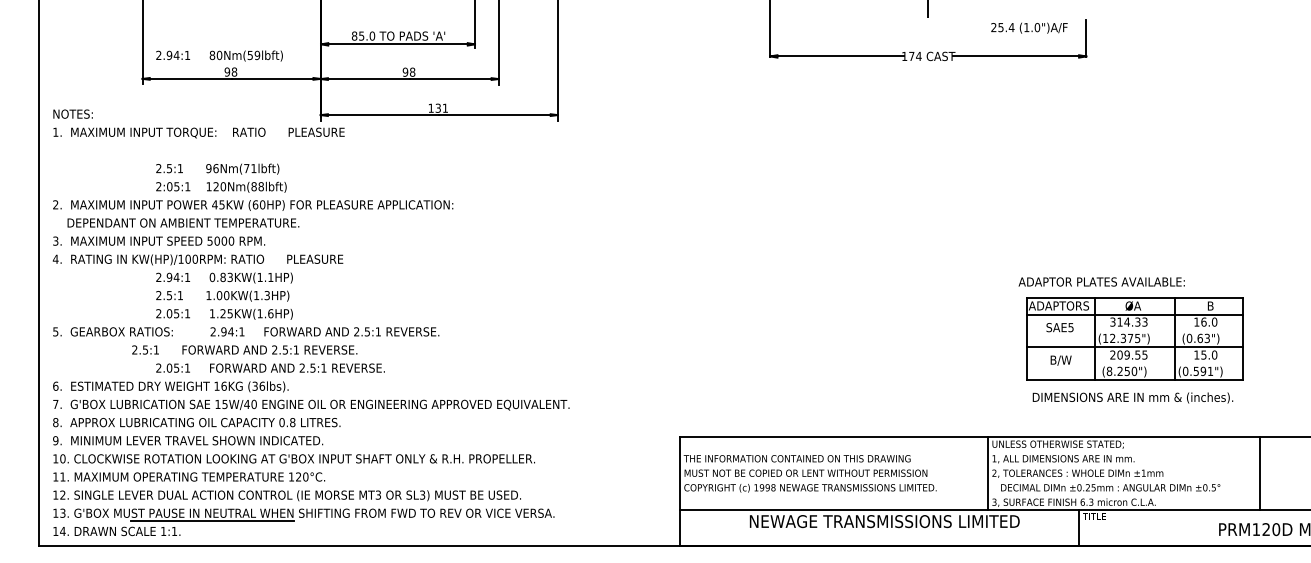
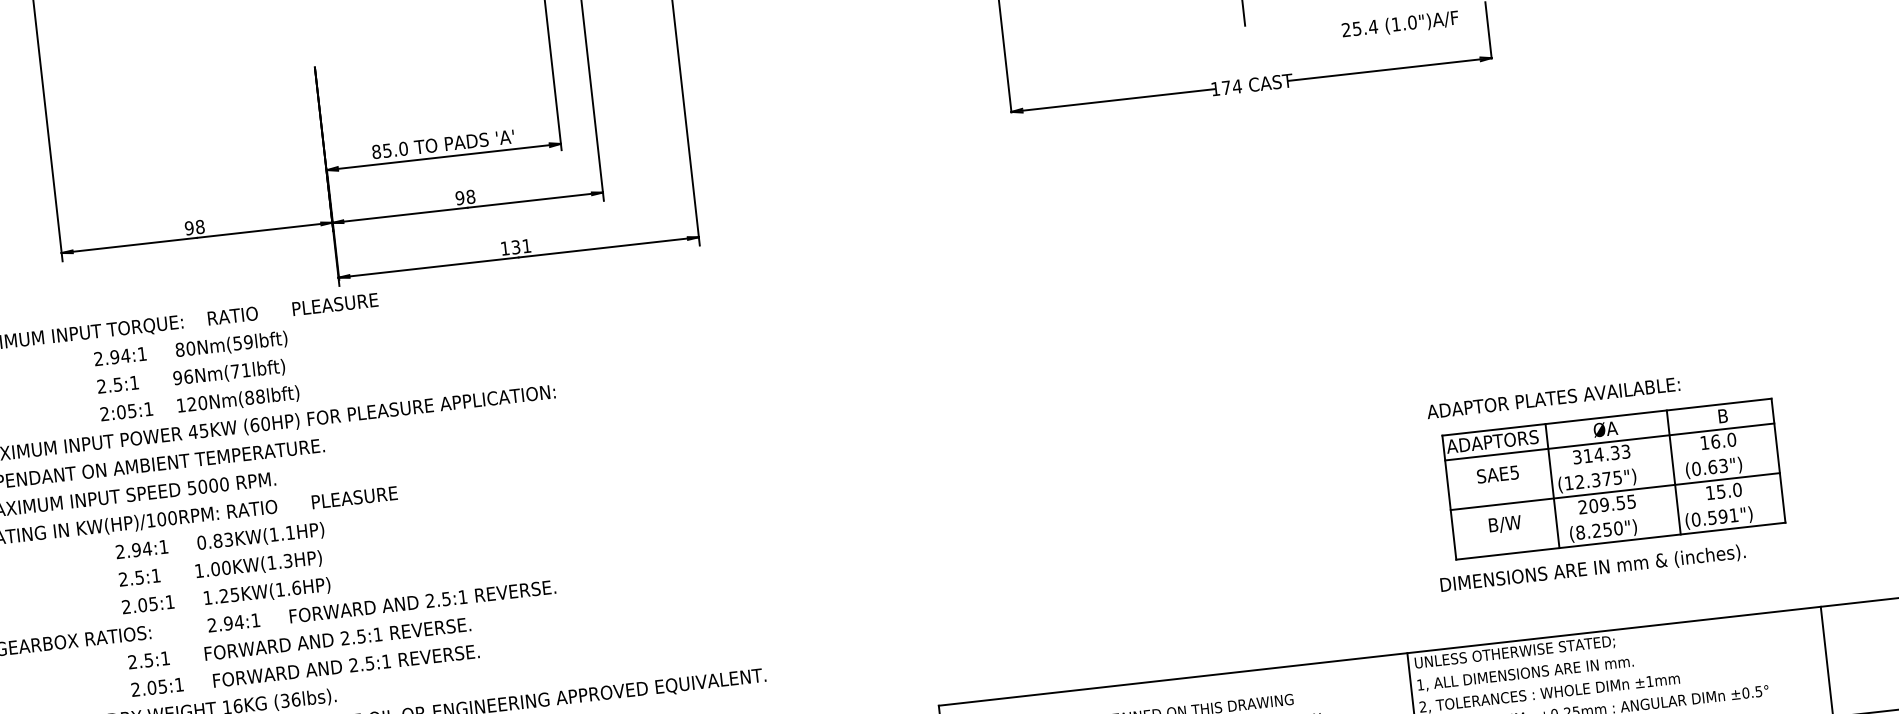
text: (219, 55) -> (190, 348), moved
text: (244, 349) -> (299, 642), moved
text: (1132, 397) -> (1592, 568), moved

